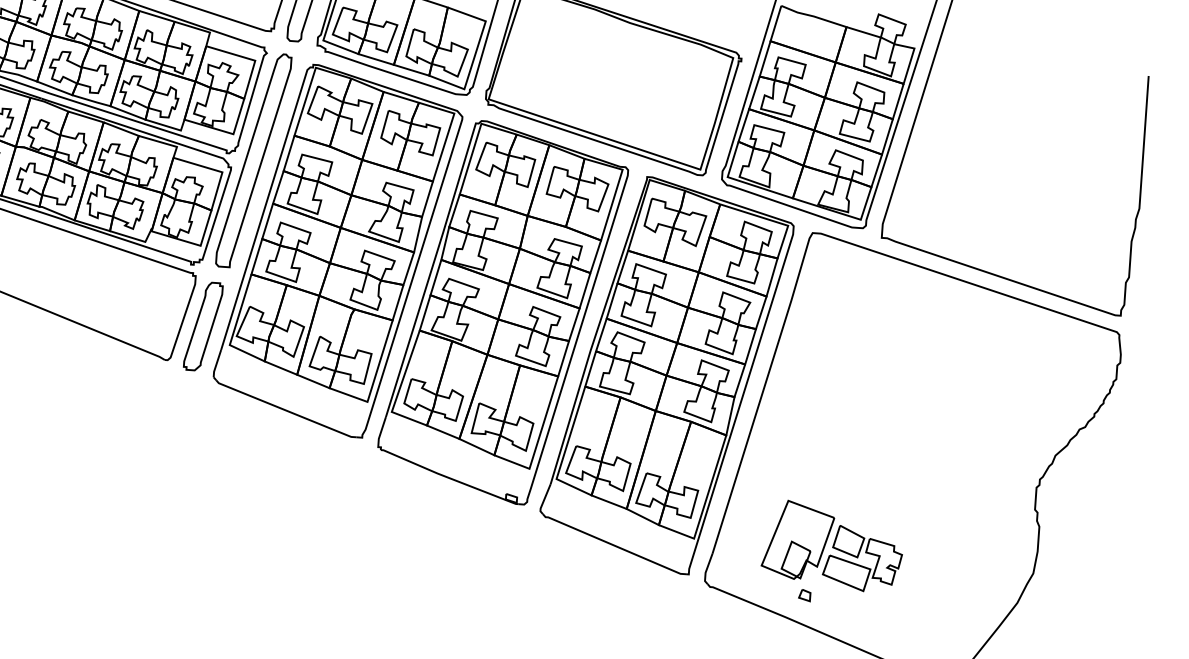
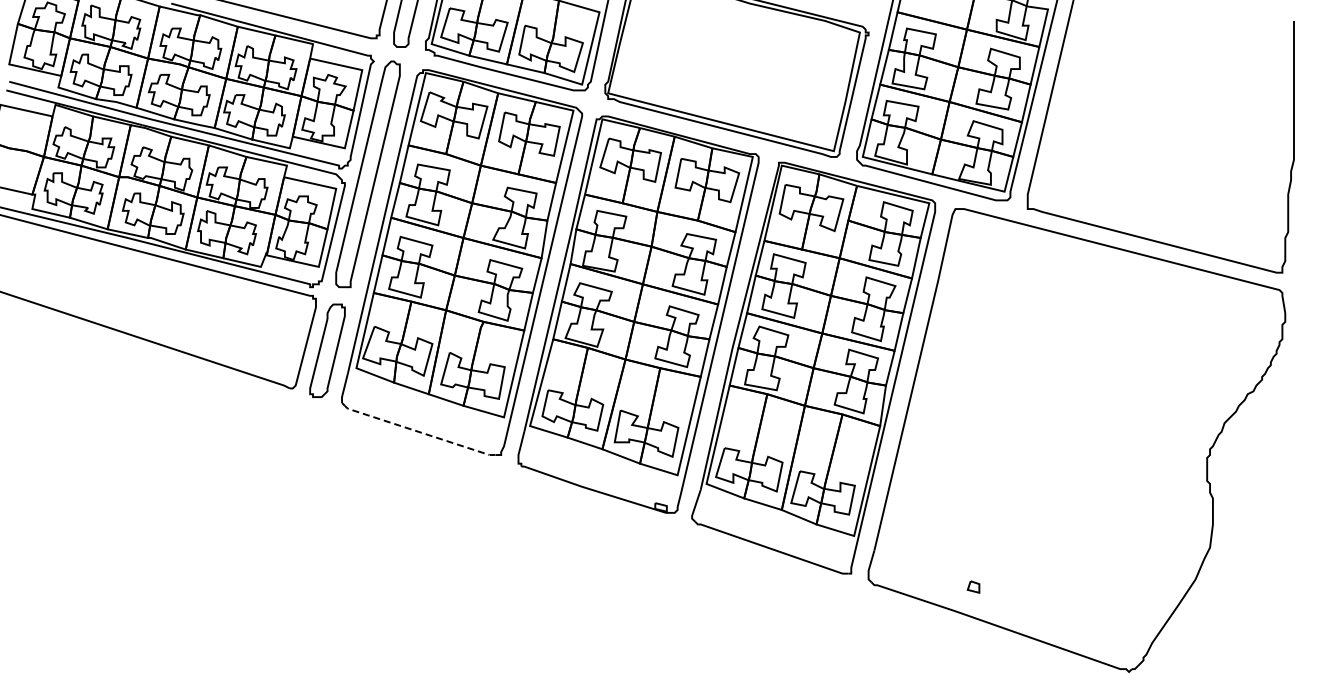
line: (284, 409) -> (418, 431), solid -> dashed
part: (832, 545) -> (998, 533), removed

